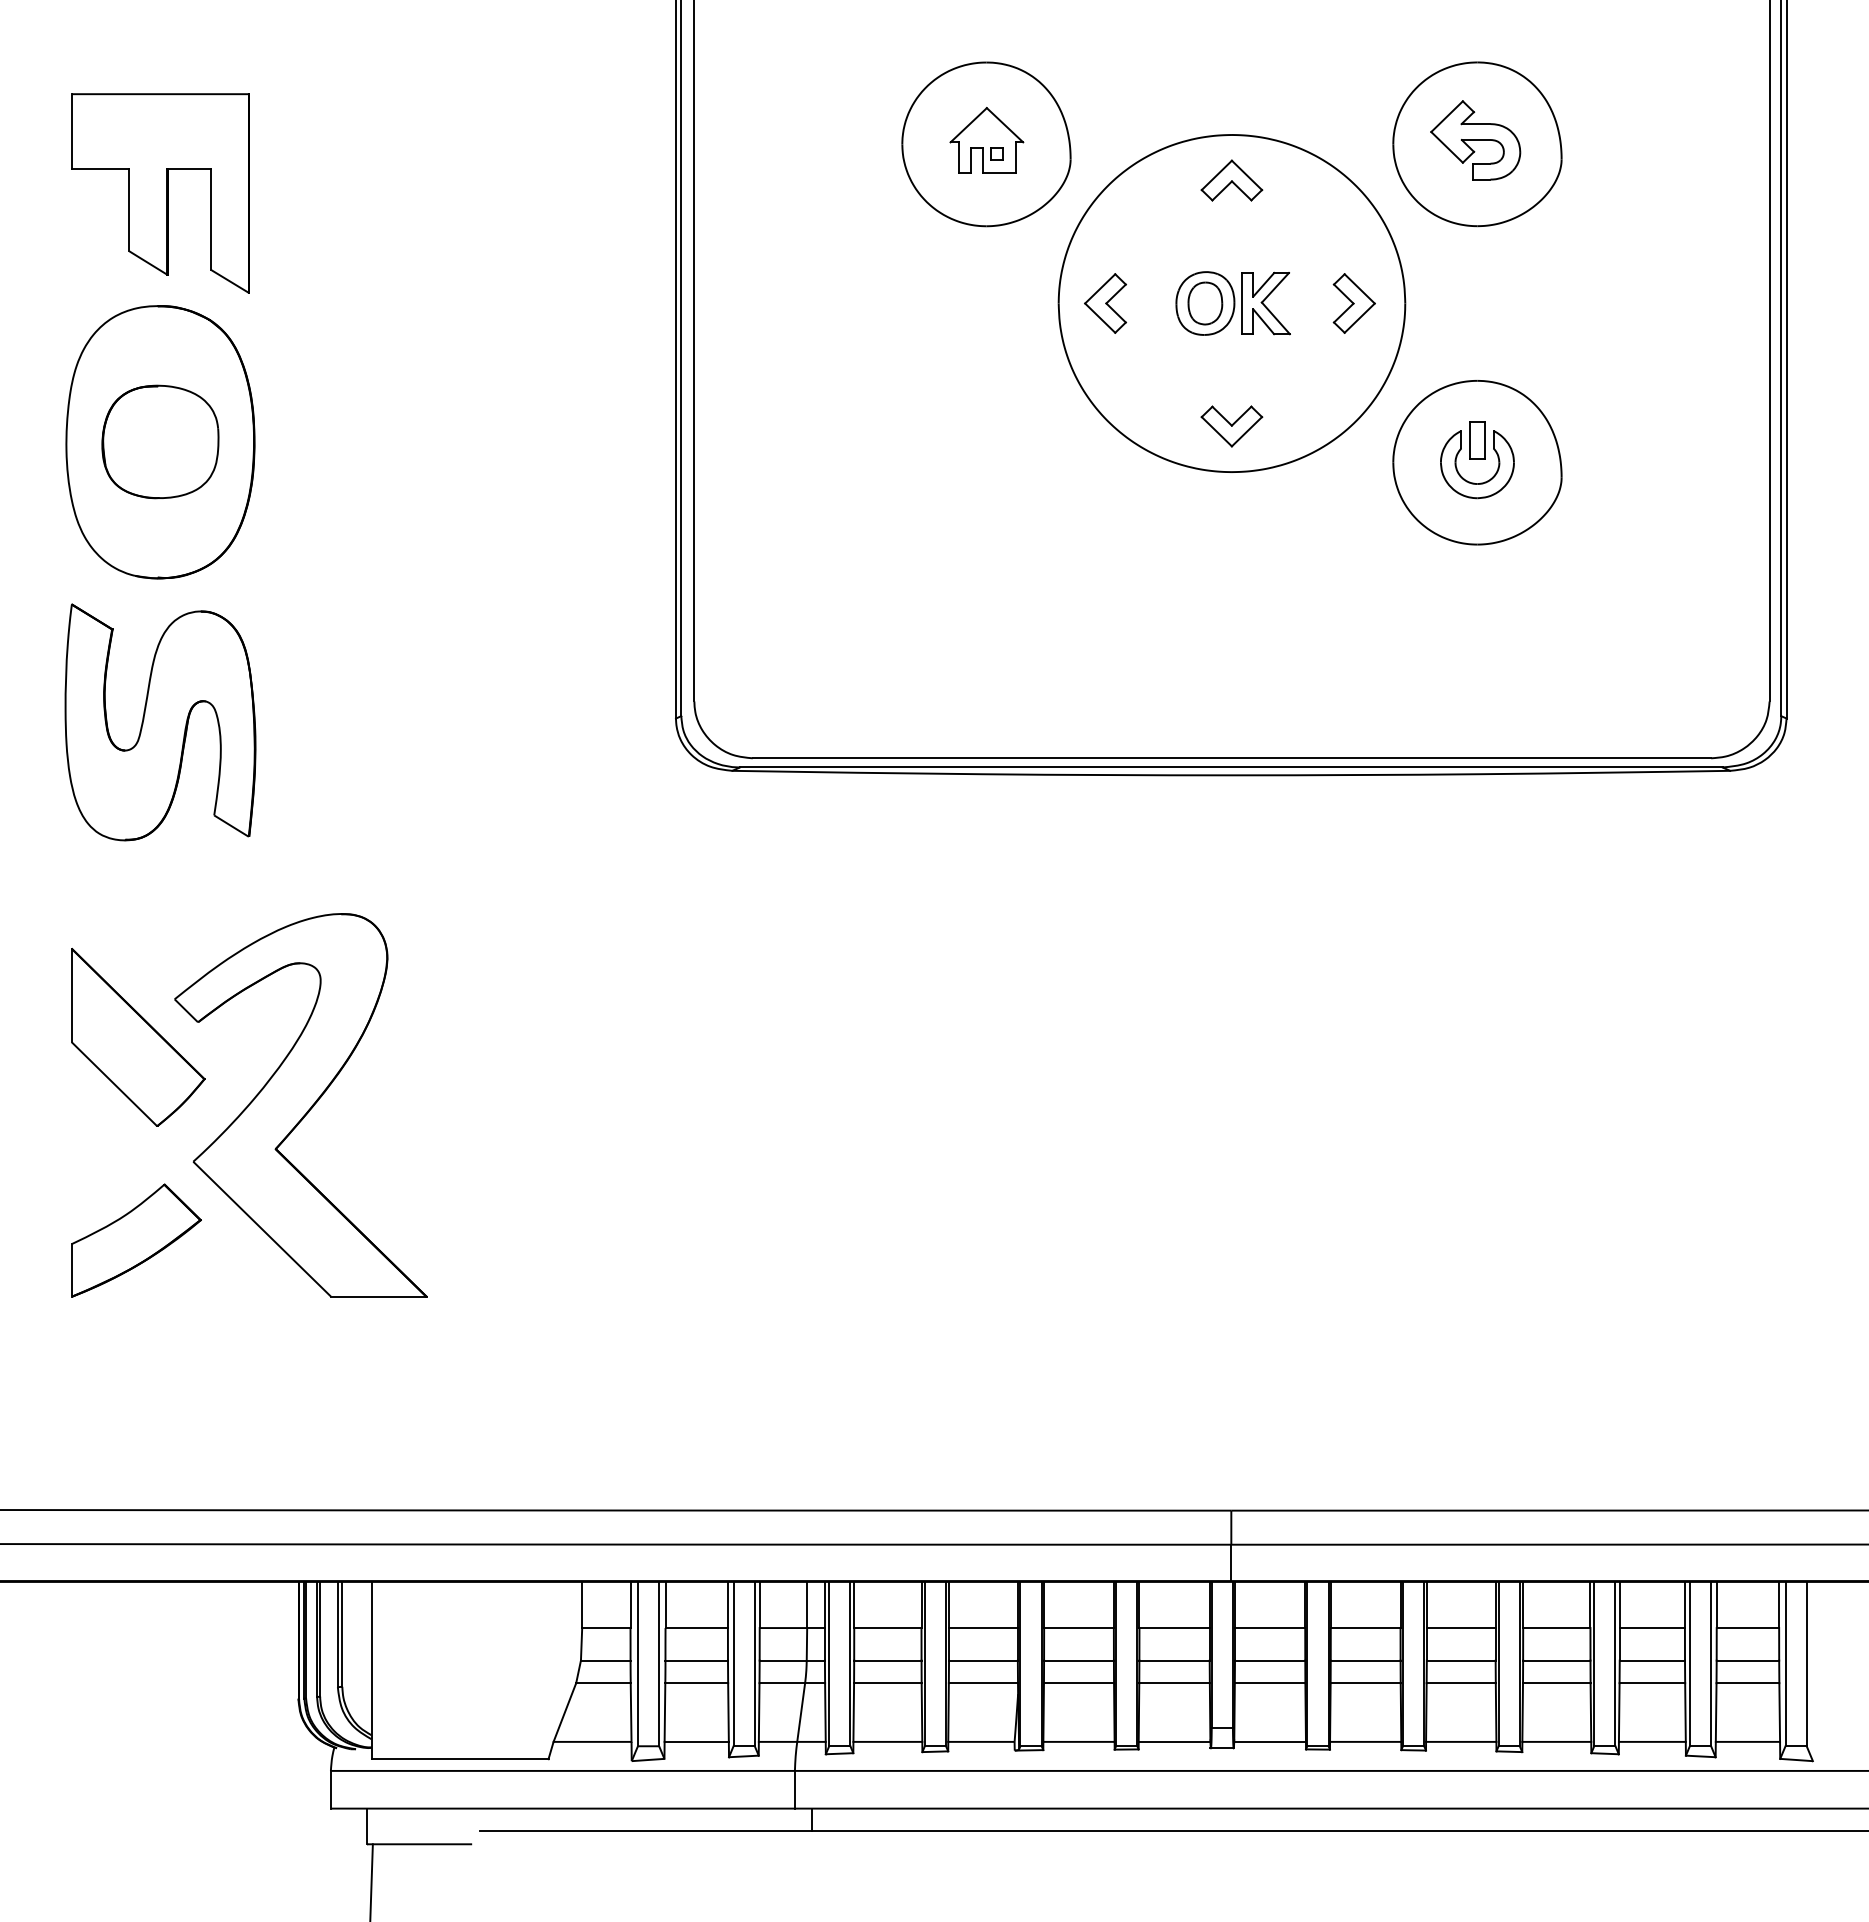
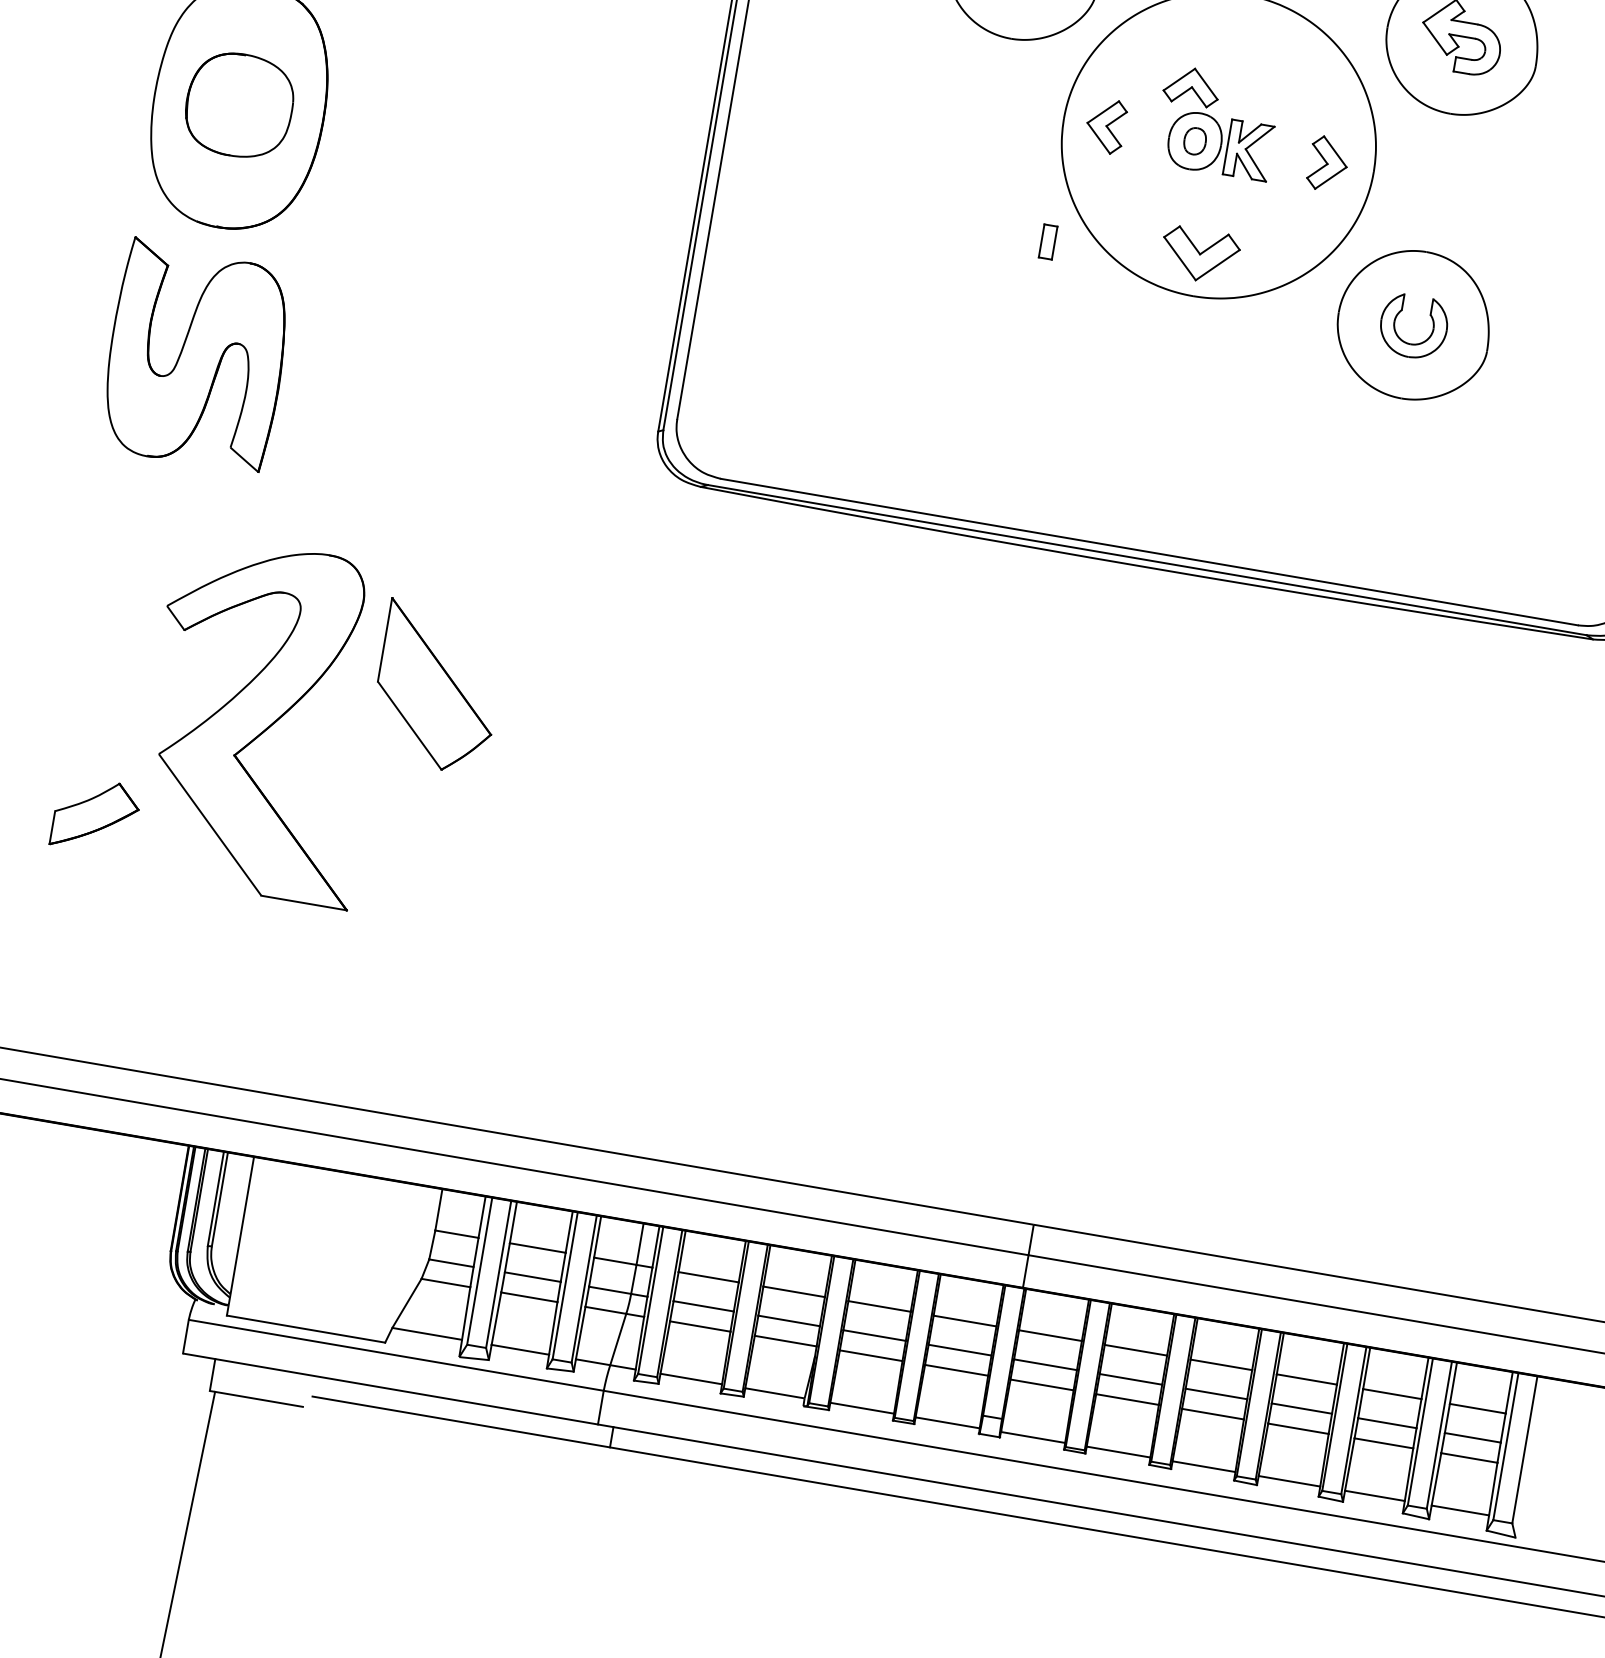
part: (1231, 180) -> (1191, 86), moved
part: (1205, 303) -> (1195, 141), size x0.7
part: (1231, 426) -> (1199, 255), size x1.4
part: (1477, 440) -> (1048, 242), moved
part: (138, 1037) -> (438, 687), moved
part: (136, 1240) -> (96, 815), size x0.7

